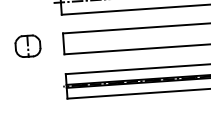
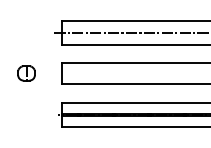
part: (27, 46) -> (26, 73), size x0.7

